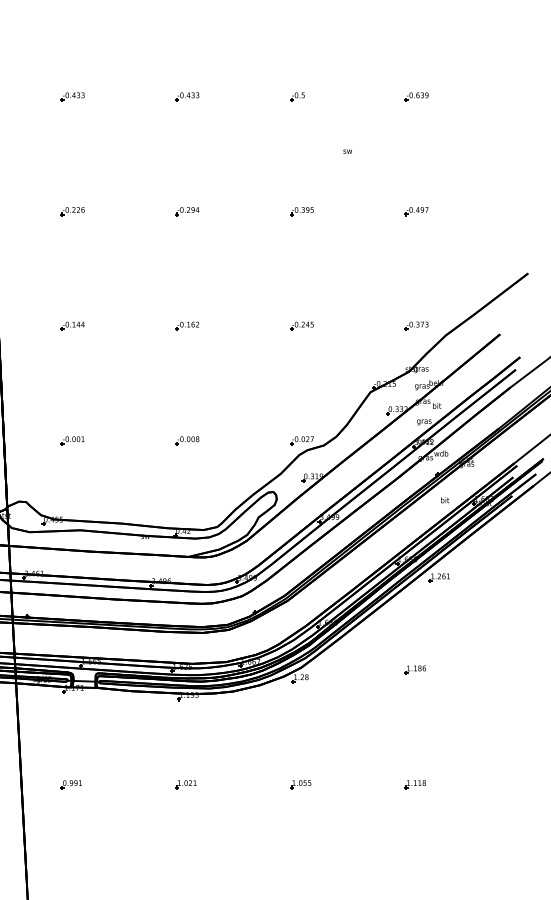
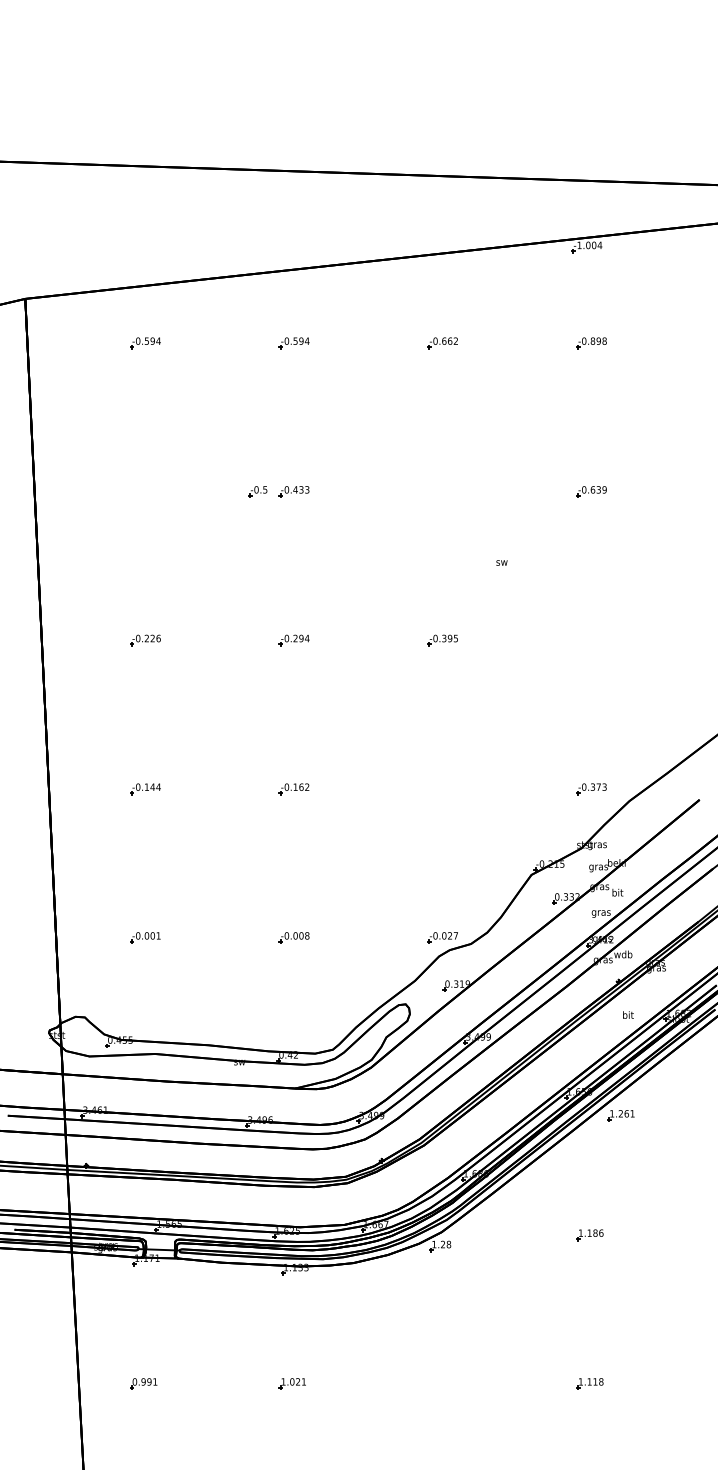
part: (72, 96) -> (145, 491), removed
part: (297, 96) -> (257, 491), moved
part: (416, 211) -> (591, 640), removed
part: (301, 326) -> (442, 789), removed
part: (300, 784) -> (440, 1383), removed

